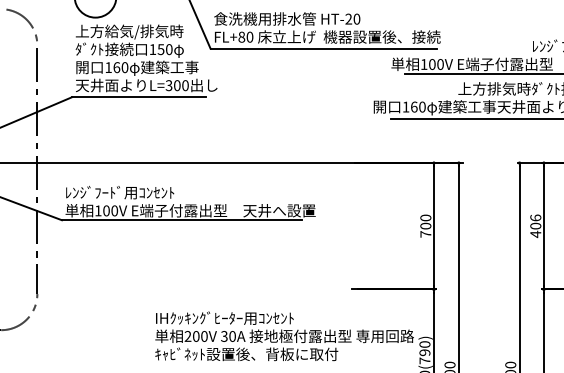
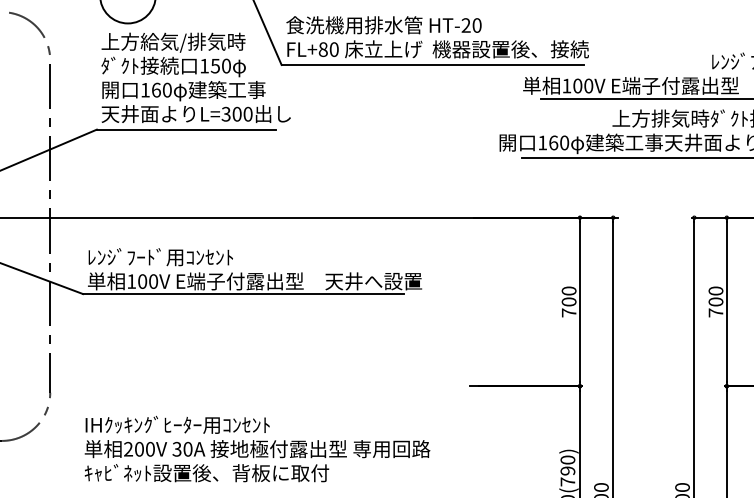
text: (535, 225) -> (715, 301), 406 -> 700
text: (284, 335) -> (257, 448), moved

